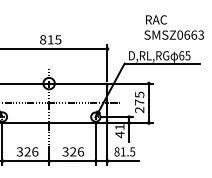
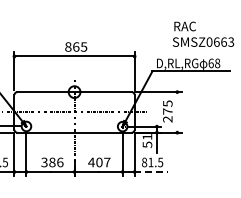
text: (51, 39) -> (76, 46), 815 -> 865
text: (187, 55) -> (217, 63), 65 -> 68
line: (149, 103) -> (177, 112), removed
text: (119, 135) -> (147, 145), 41 -> 51
text: (27, 151) -> (52, 162), 326 -> 386
text: (73, 151) -> (99, 162), 326 -> 407
line: (123, 160) -> (151, 171), solid -> dashed

